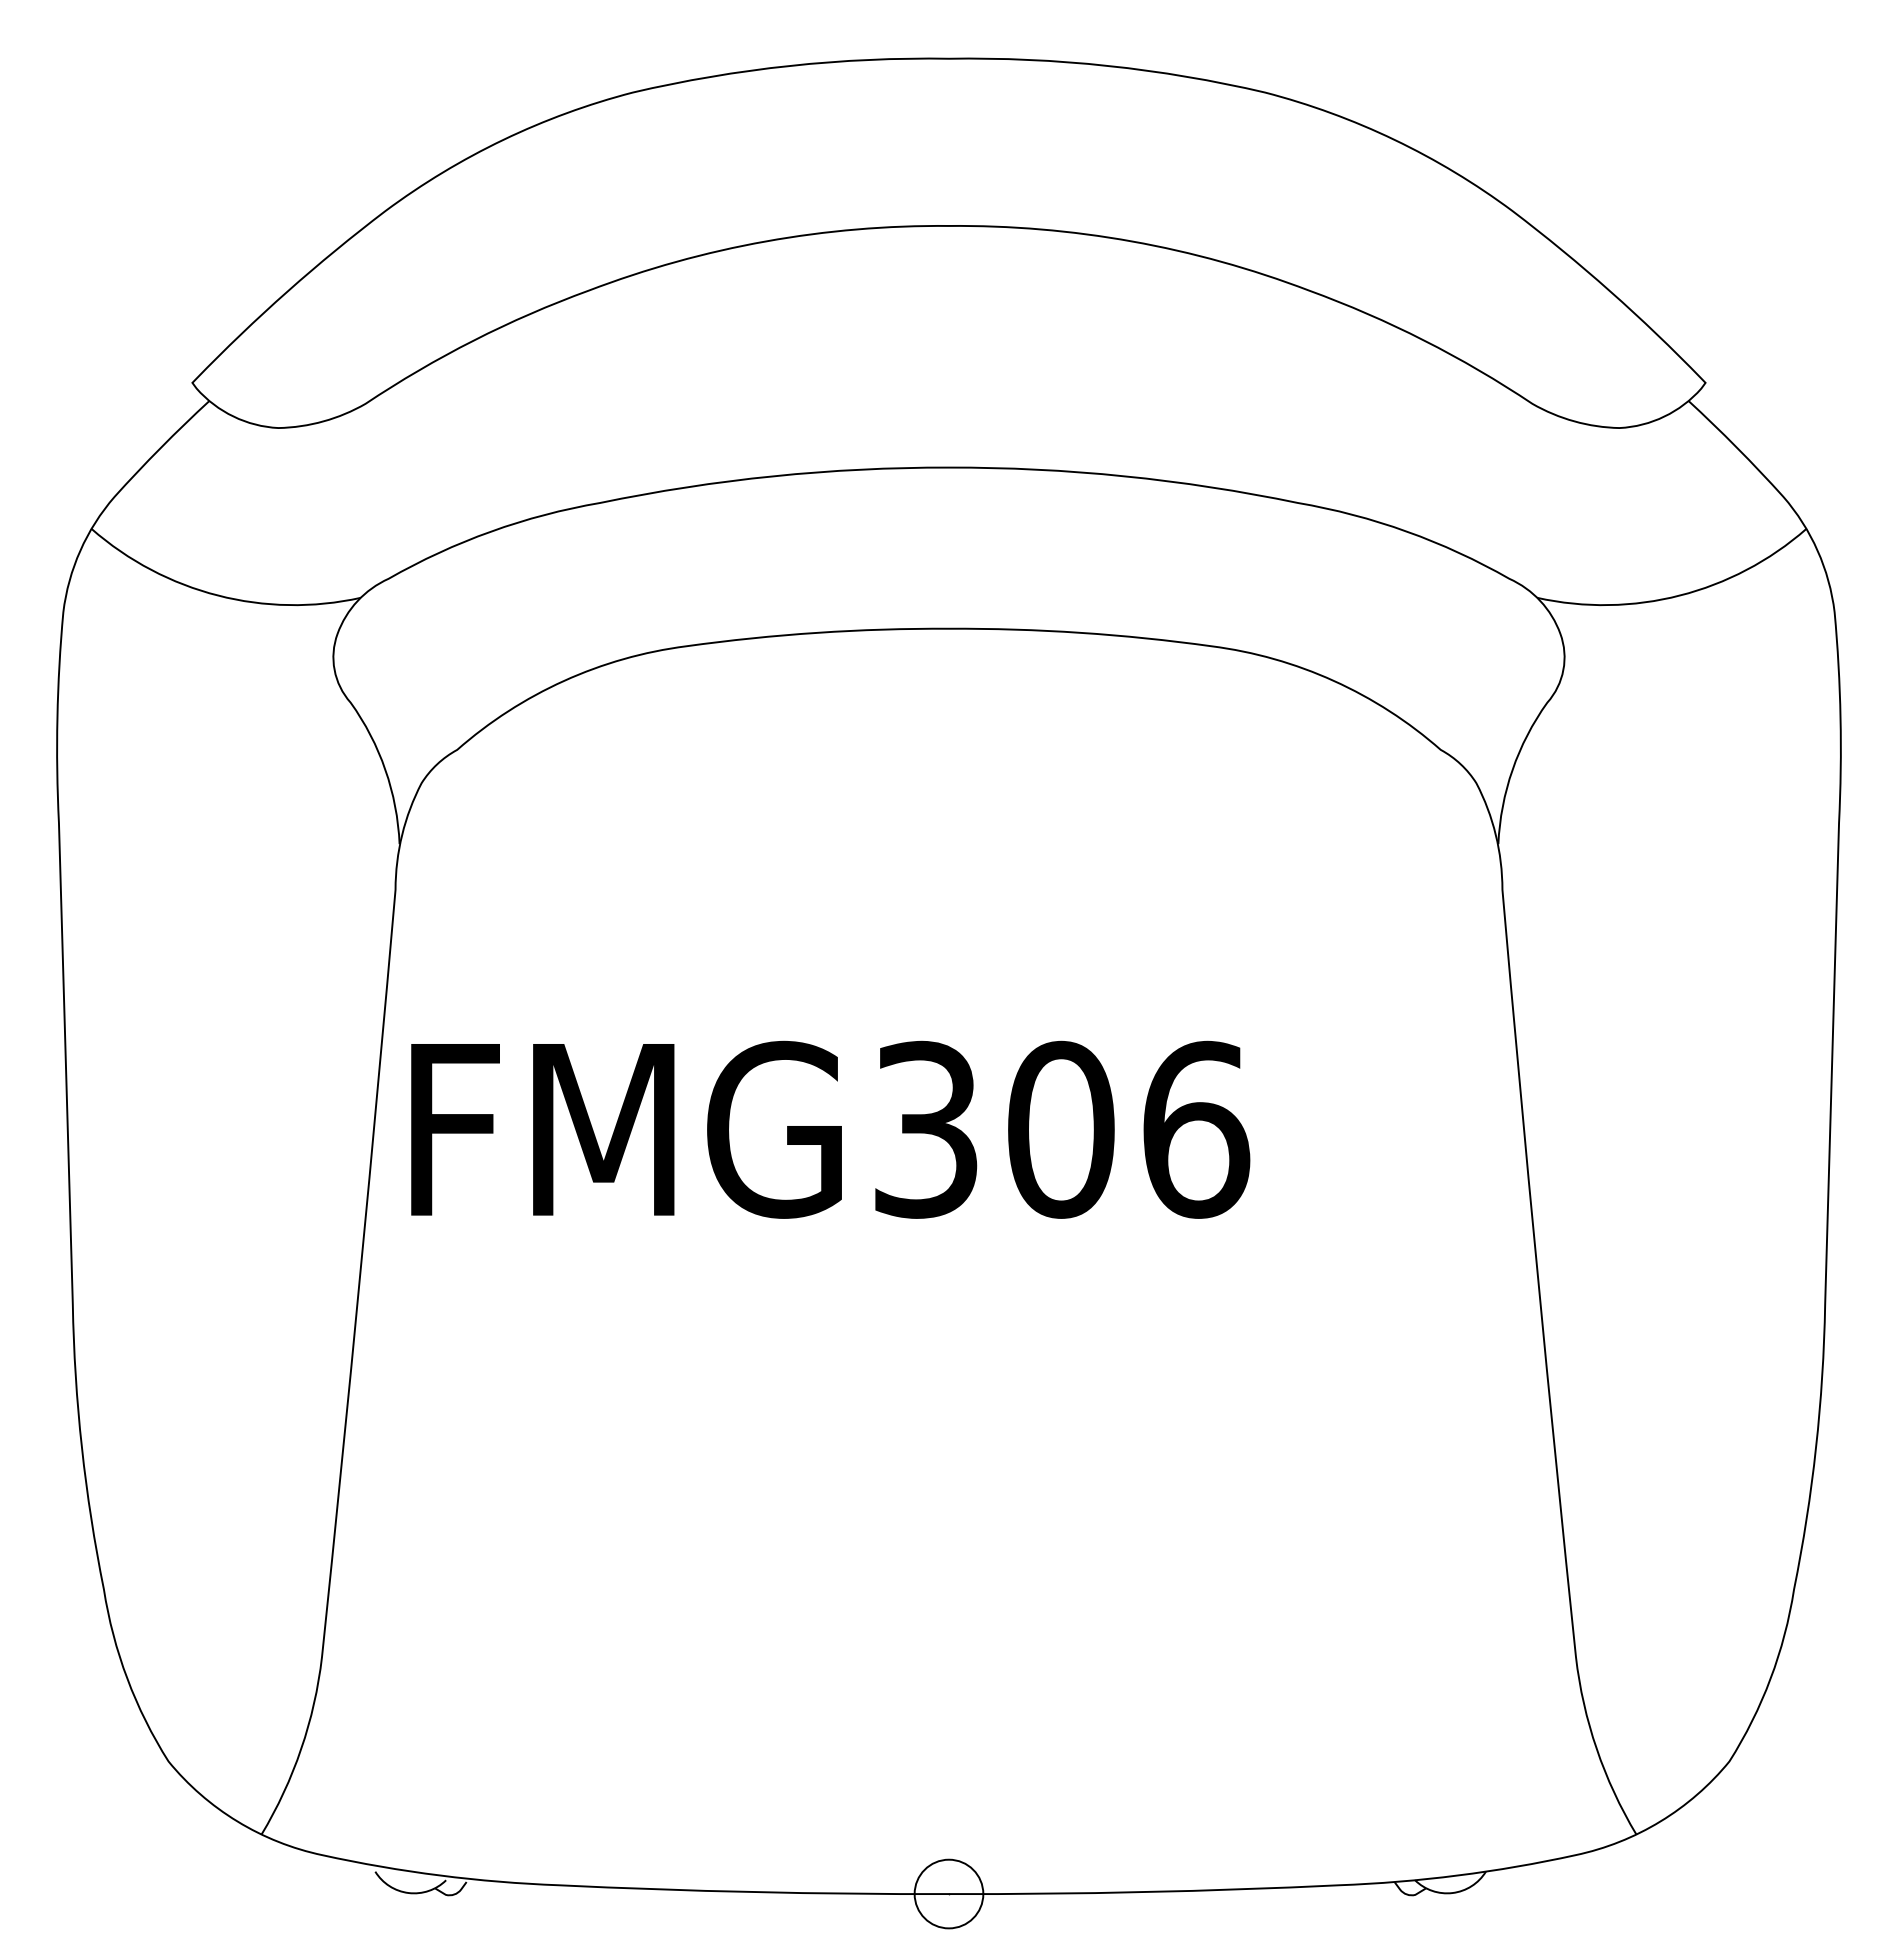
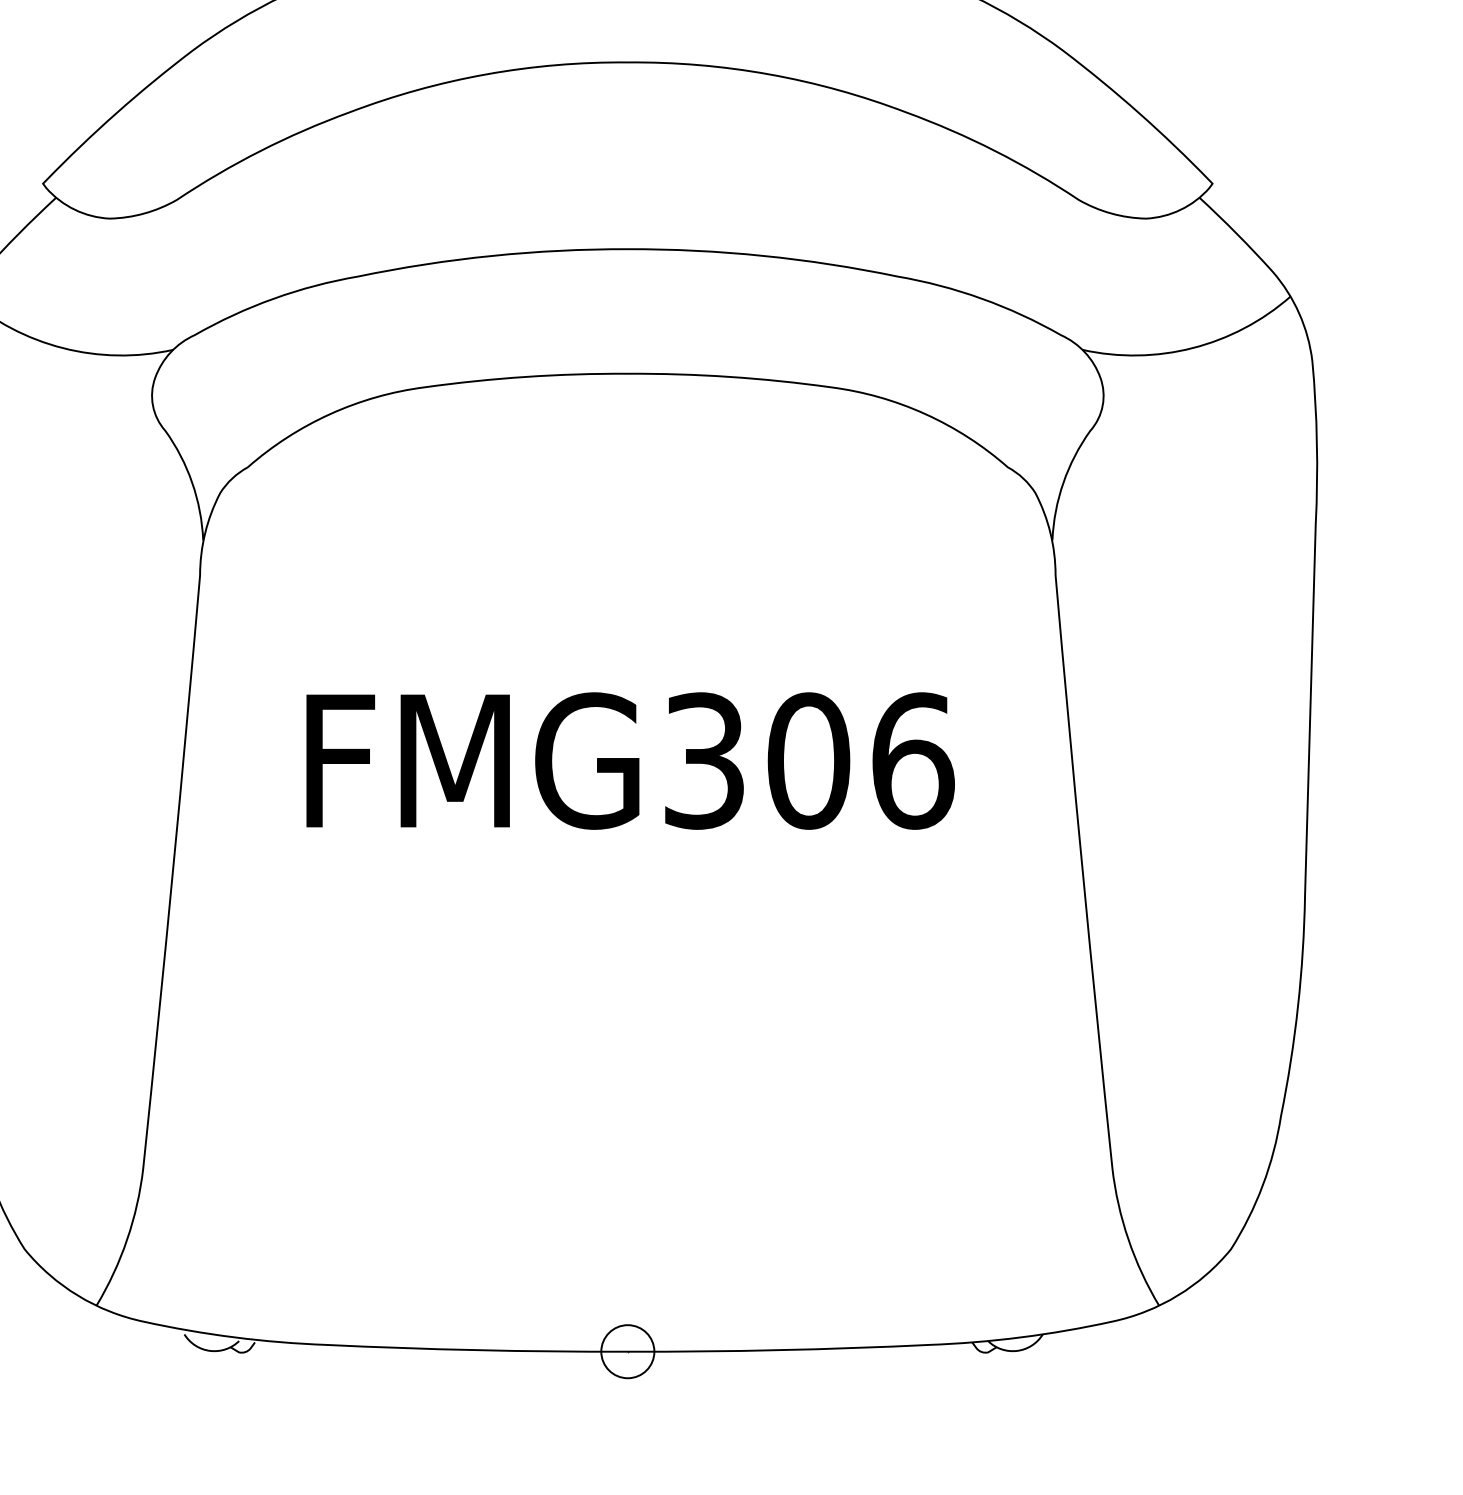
text: (830, 1129) -> (630, 760), moved

